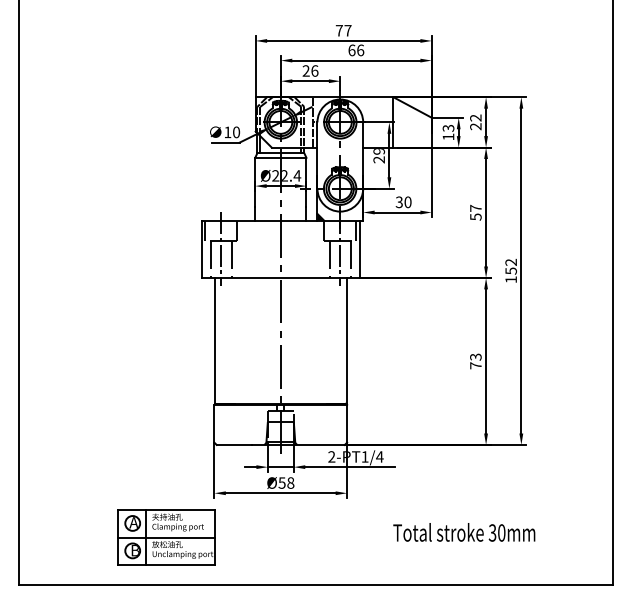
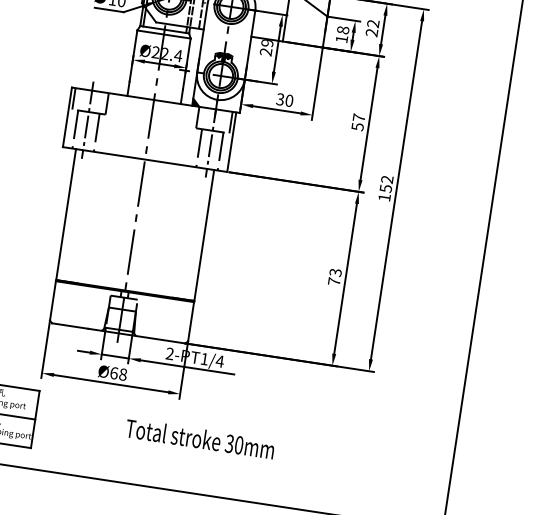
text: (448, 127) -> (343, 29), 13 -> 18
text: (281, 482) -> (113, 372), Ø58 -> Ø68
text: (464, 532) -> (200, 438), moved

